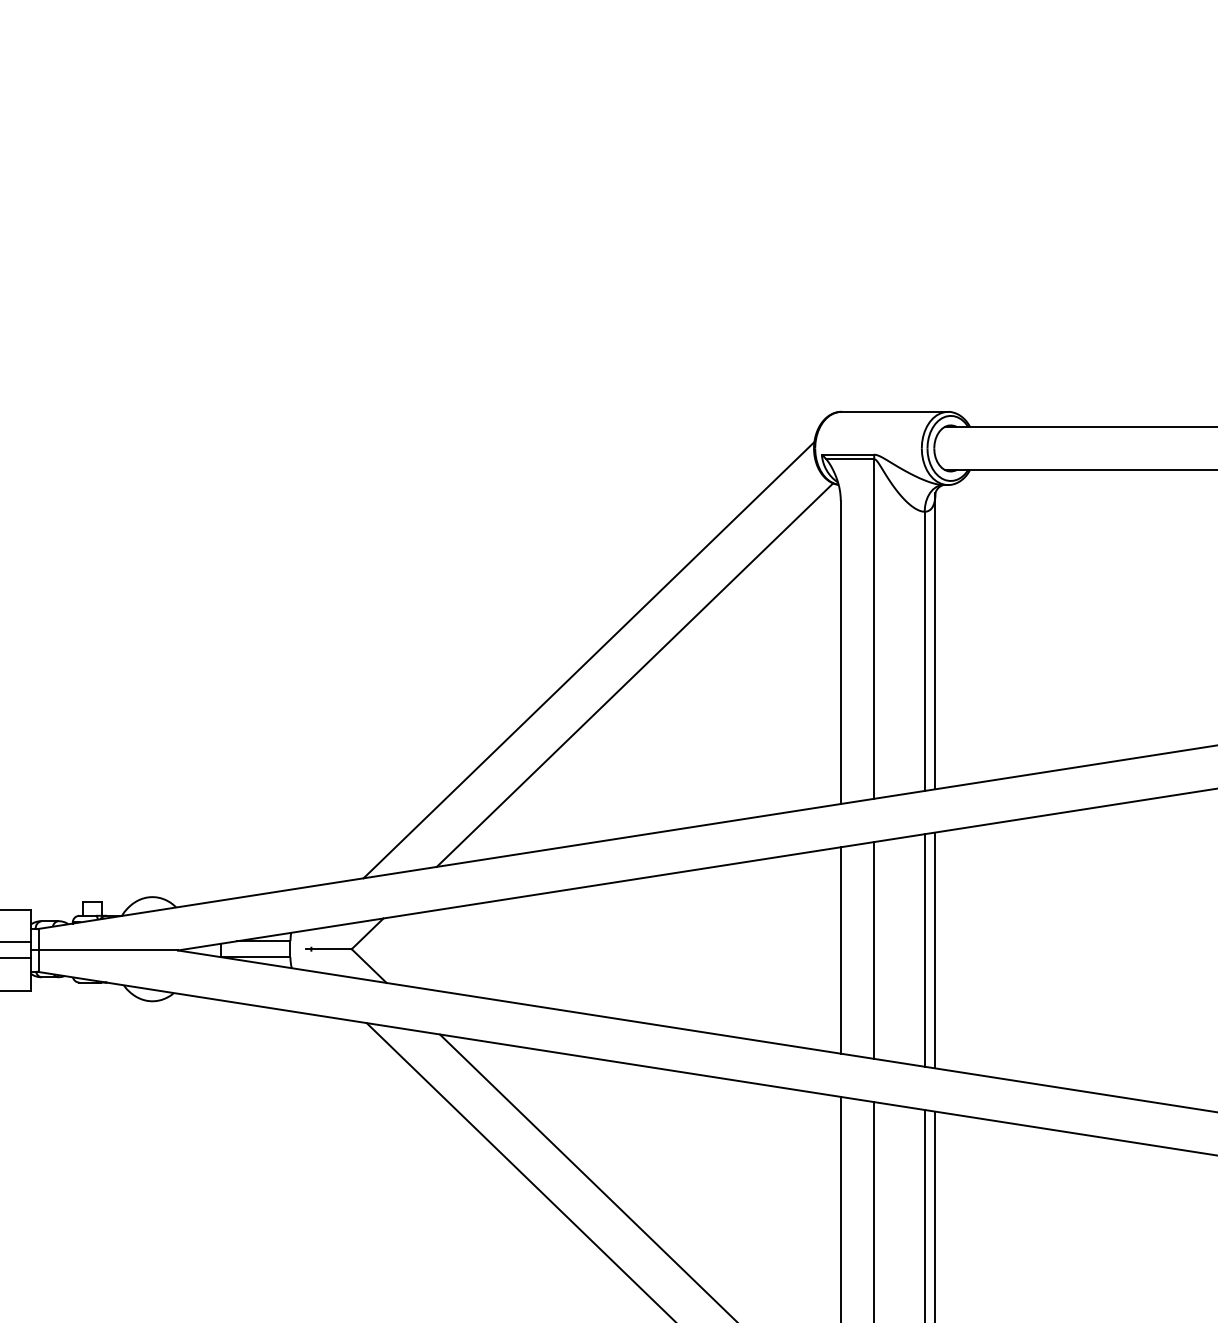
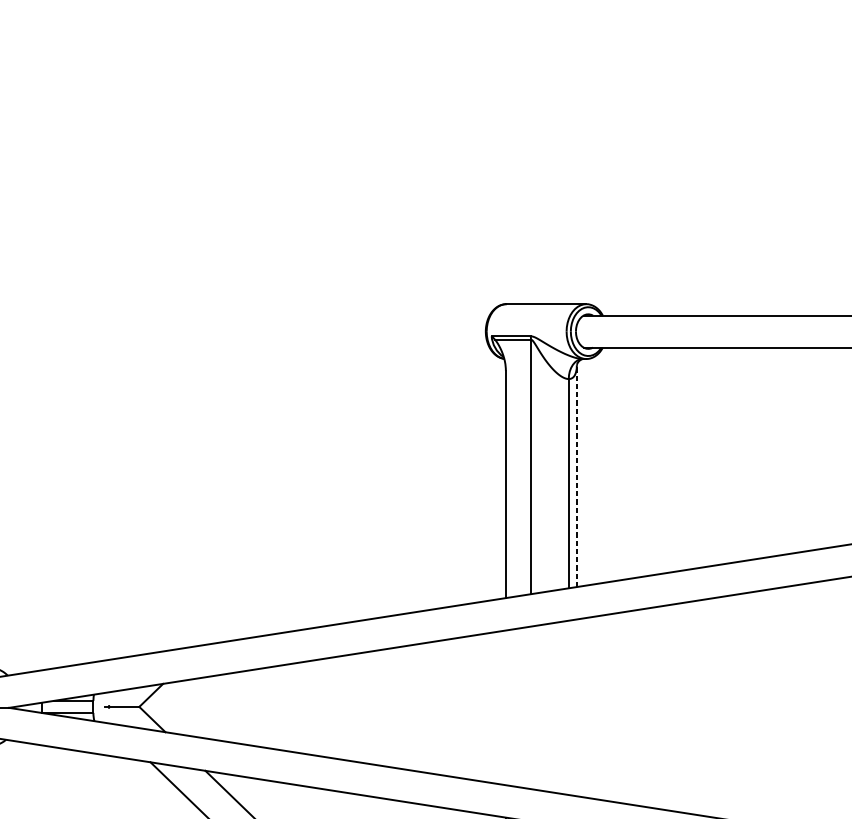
line: (935, 640) -> (576, 475), solid -> dashed
line: (588, 659) -> (316, 489), removed
line: (634, 674) -> (351, 501), removed
line: (840, 950) -> (505, 707), removed
line: (874, 950) -> (531, 707), removed
line: (924, 950) -> (568, 707), removed
line: (935, 950) -> (576, 707), removed

